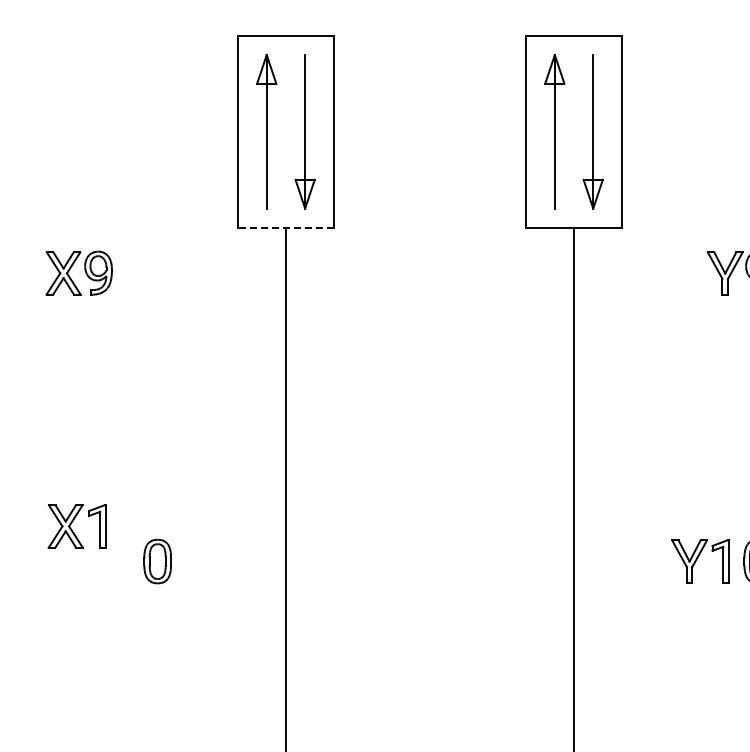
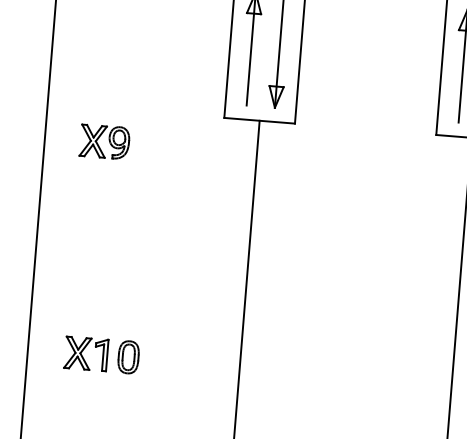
line: (285, 227) -> (259, 120), dashed -> solid
part: (76, 526) -> (85, 353), moved
part: (157, 561) -> (128, 357), moved

